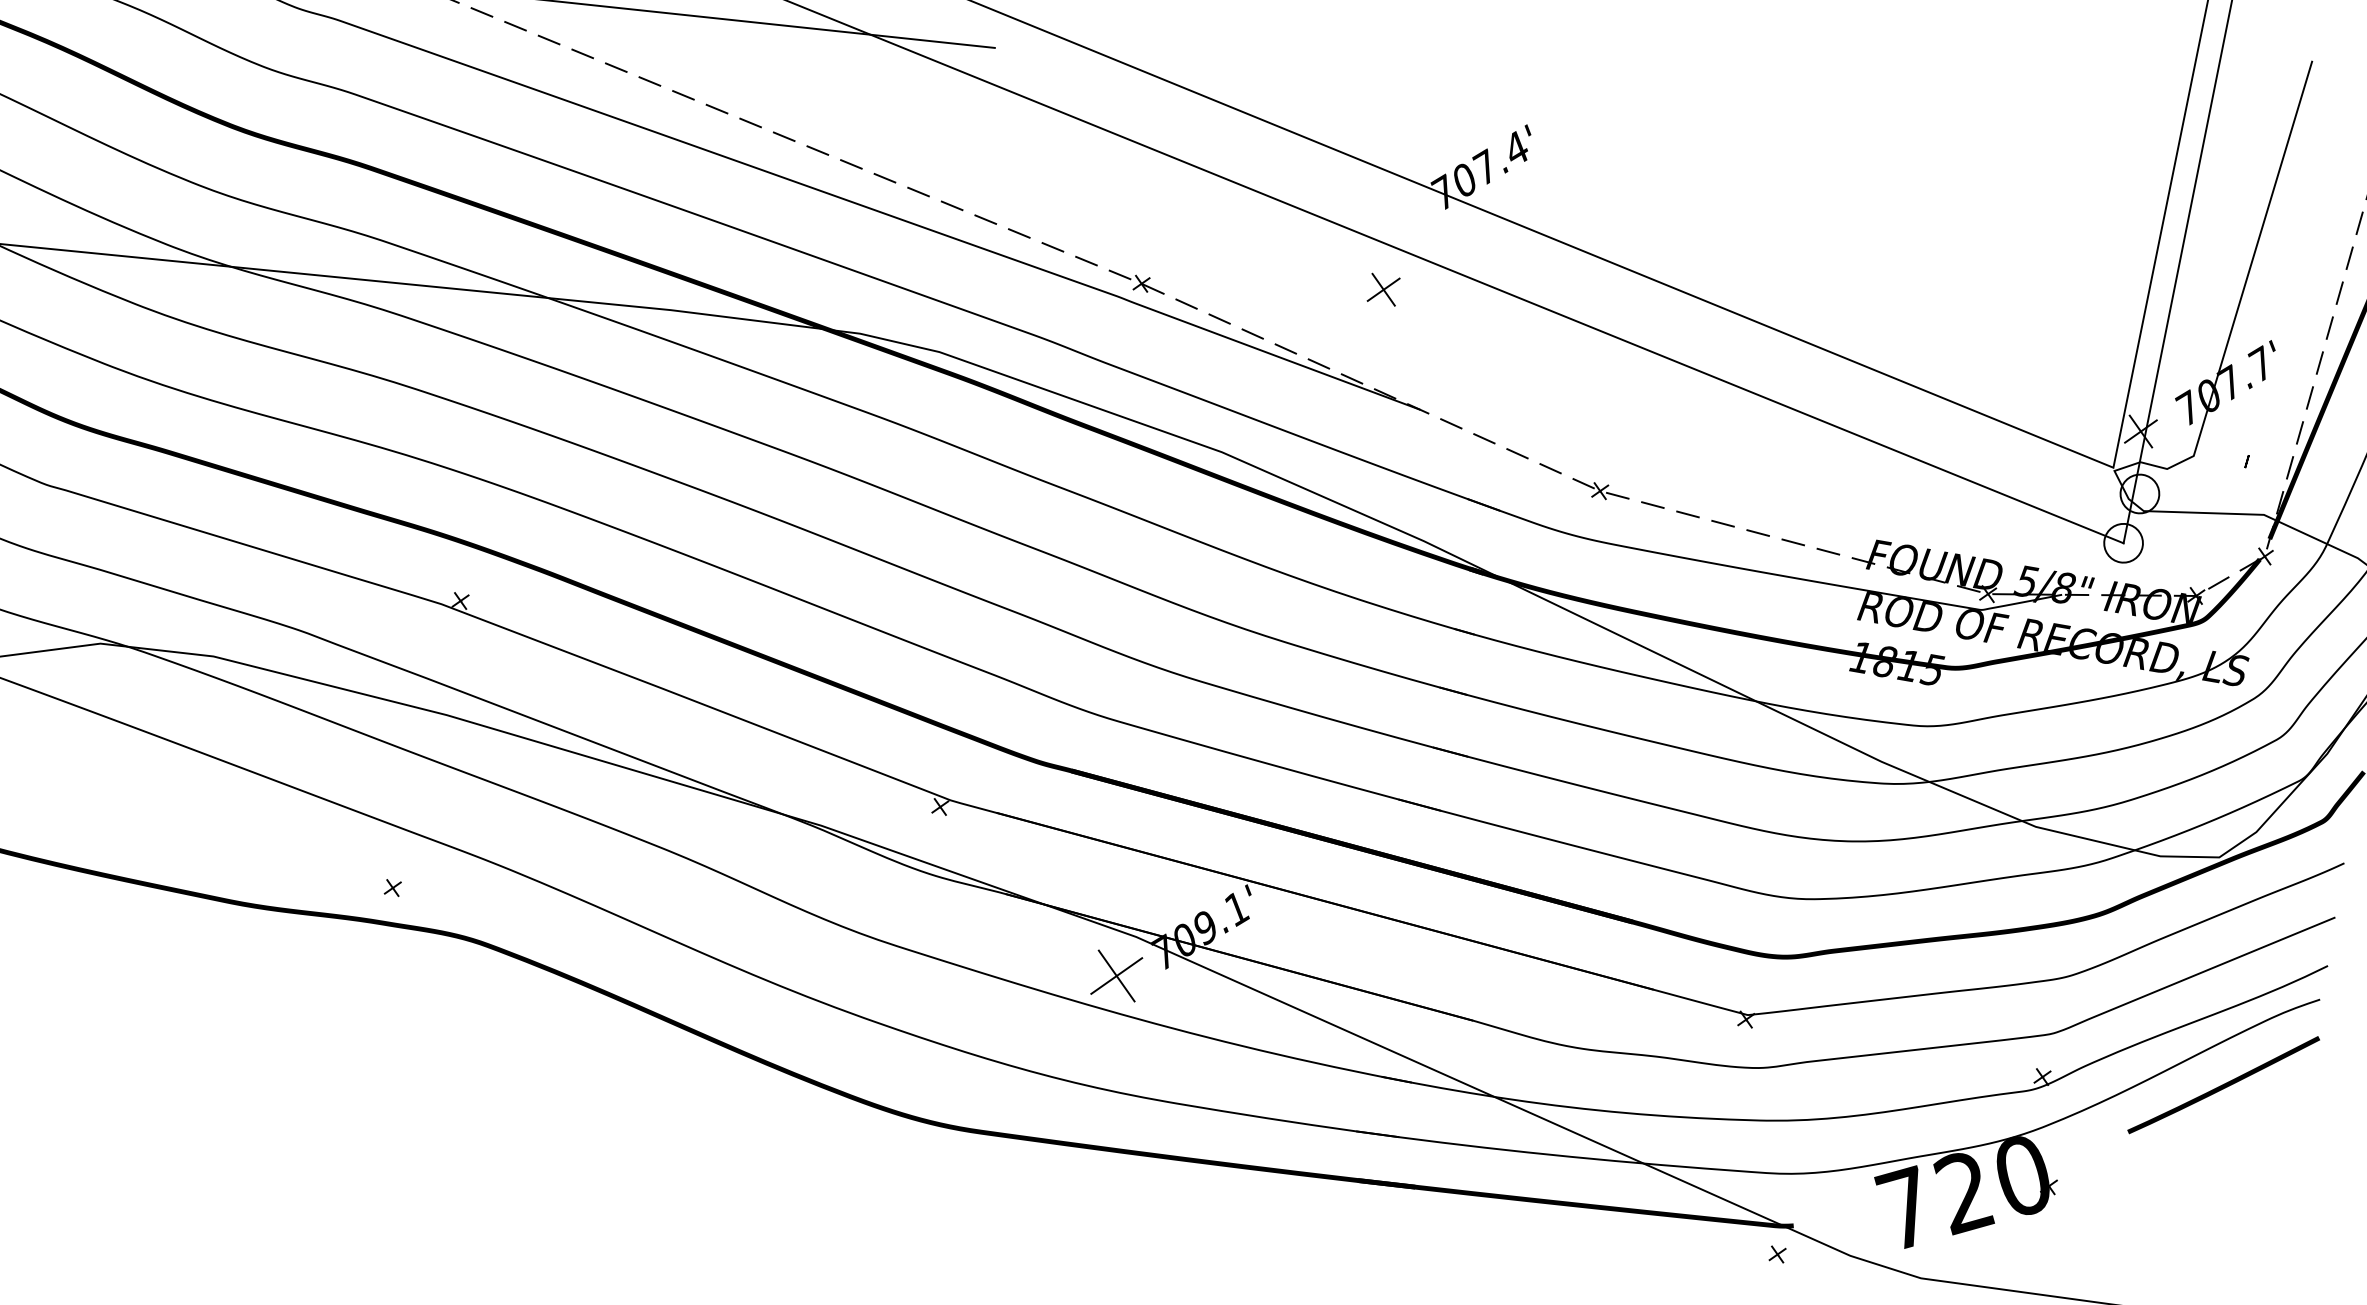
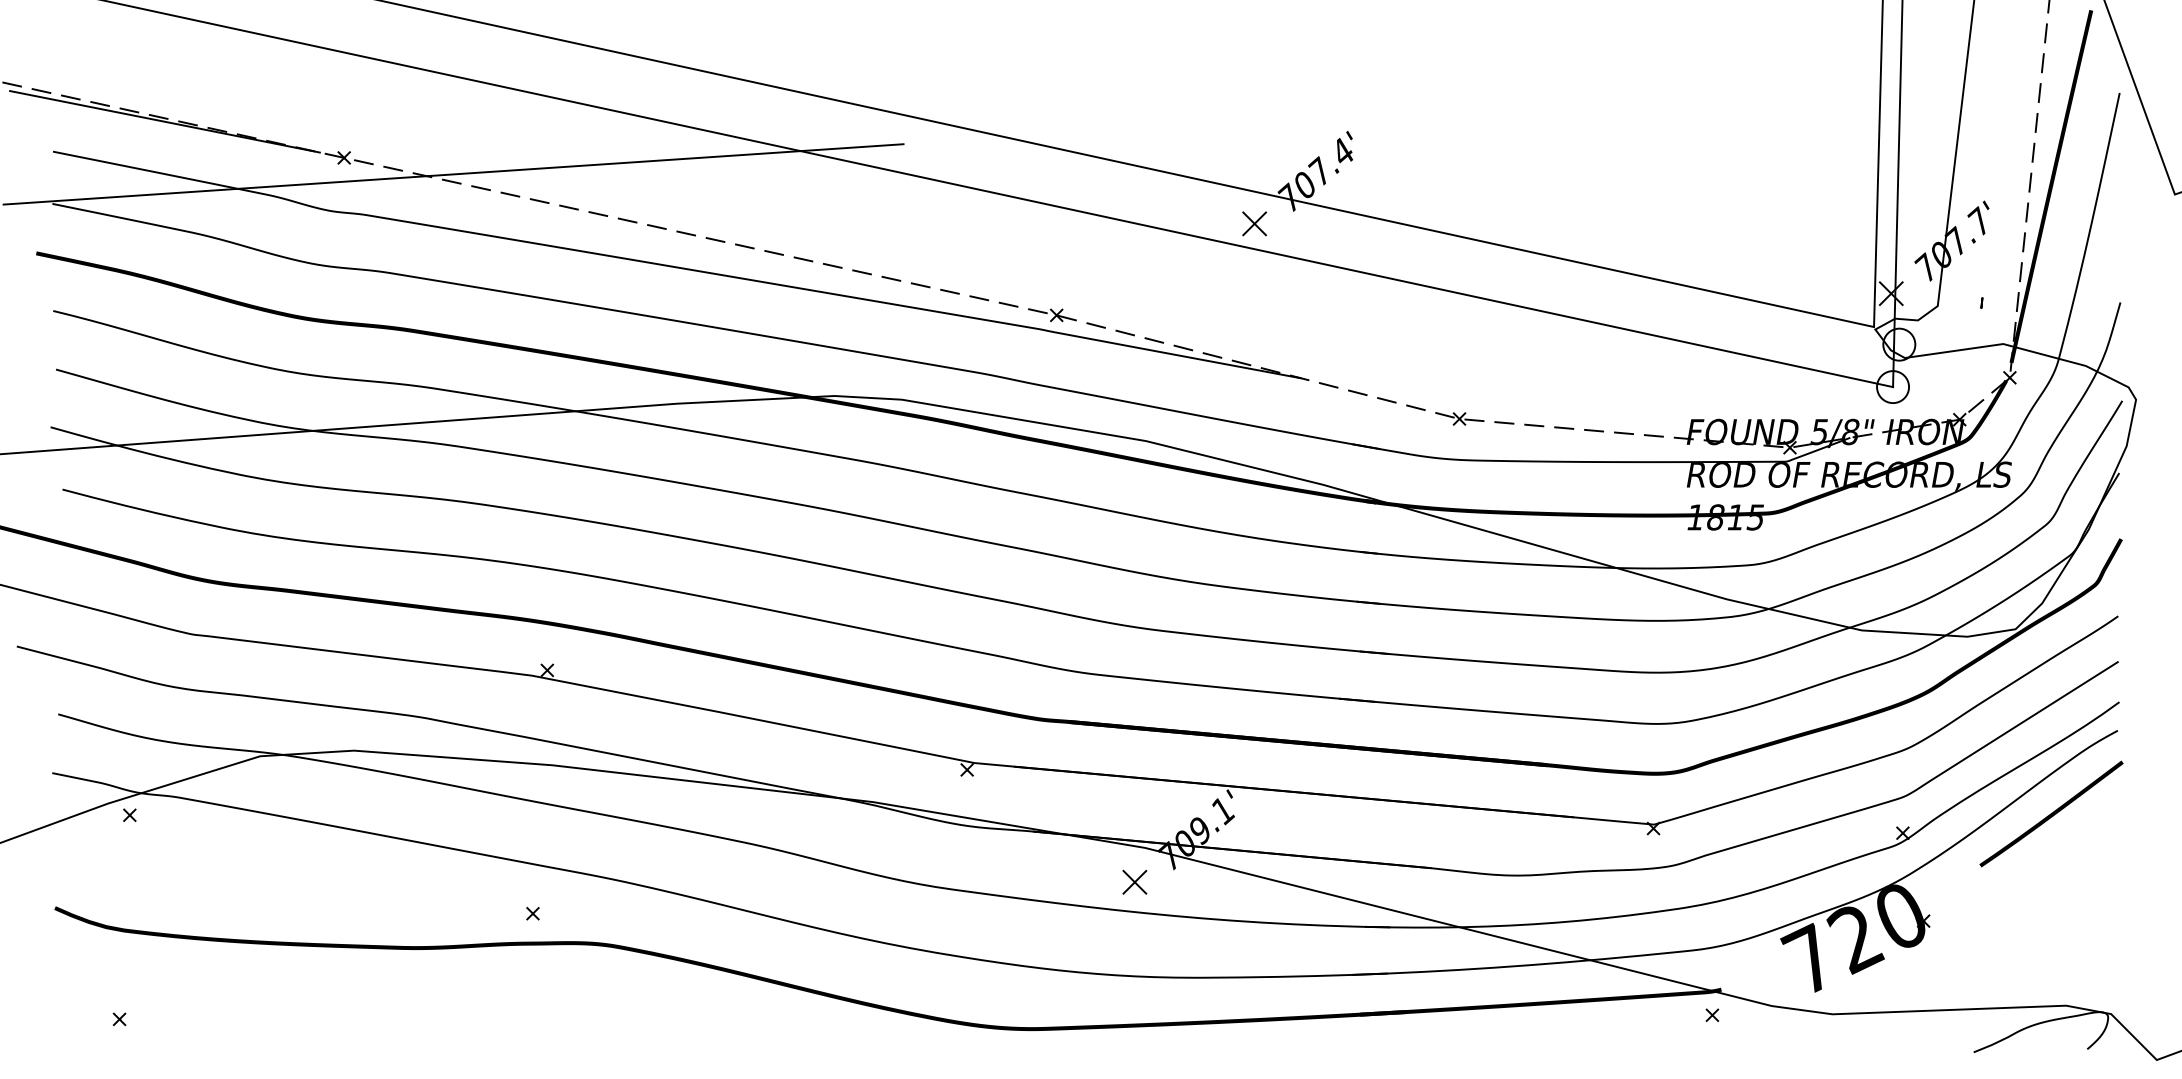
part: (1383, 289) -> (1254, 223), moved
part: (1116, 974) -> (1134, 881), size x0.62

